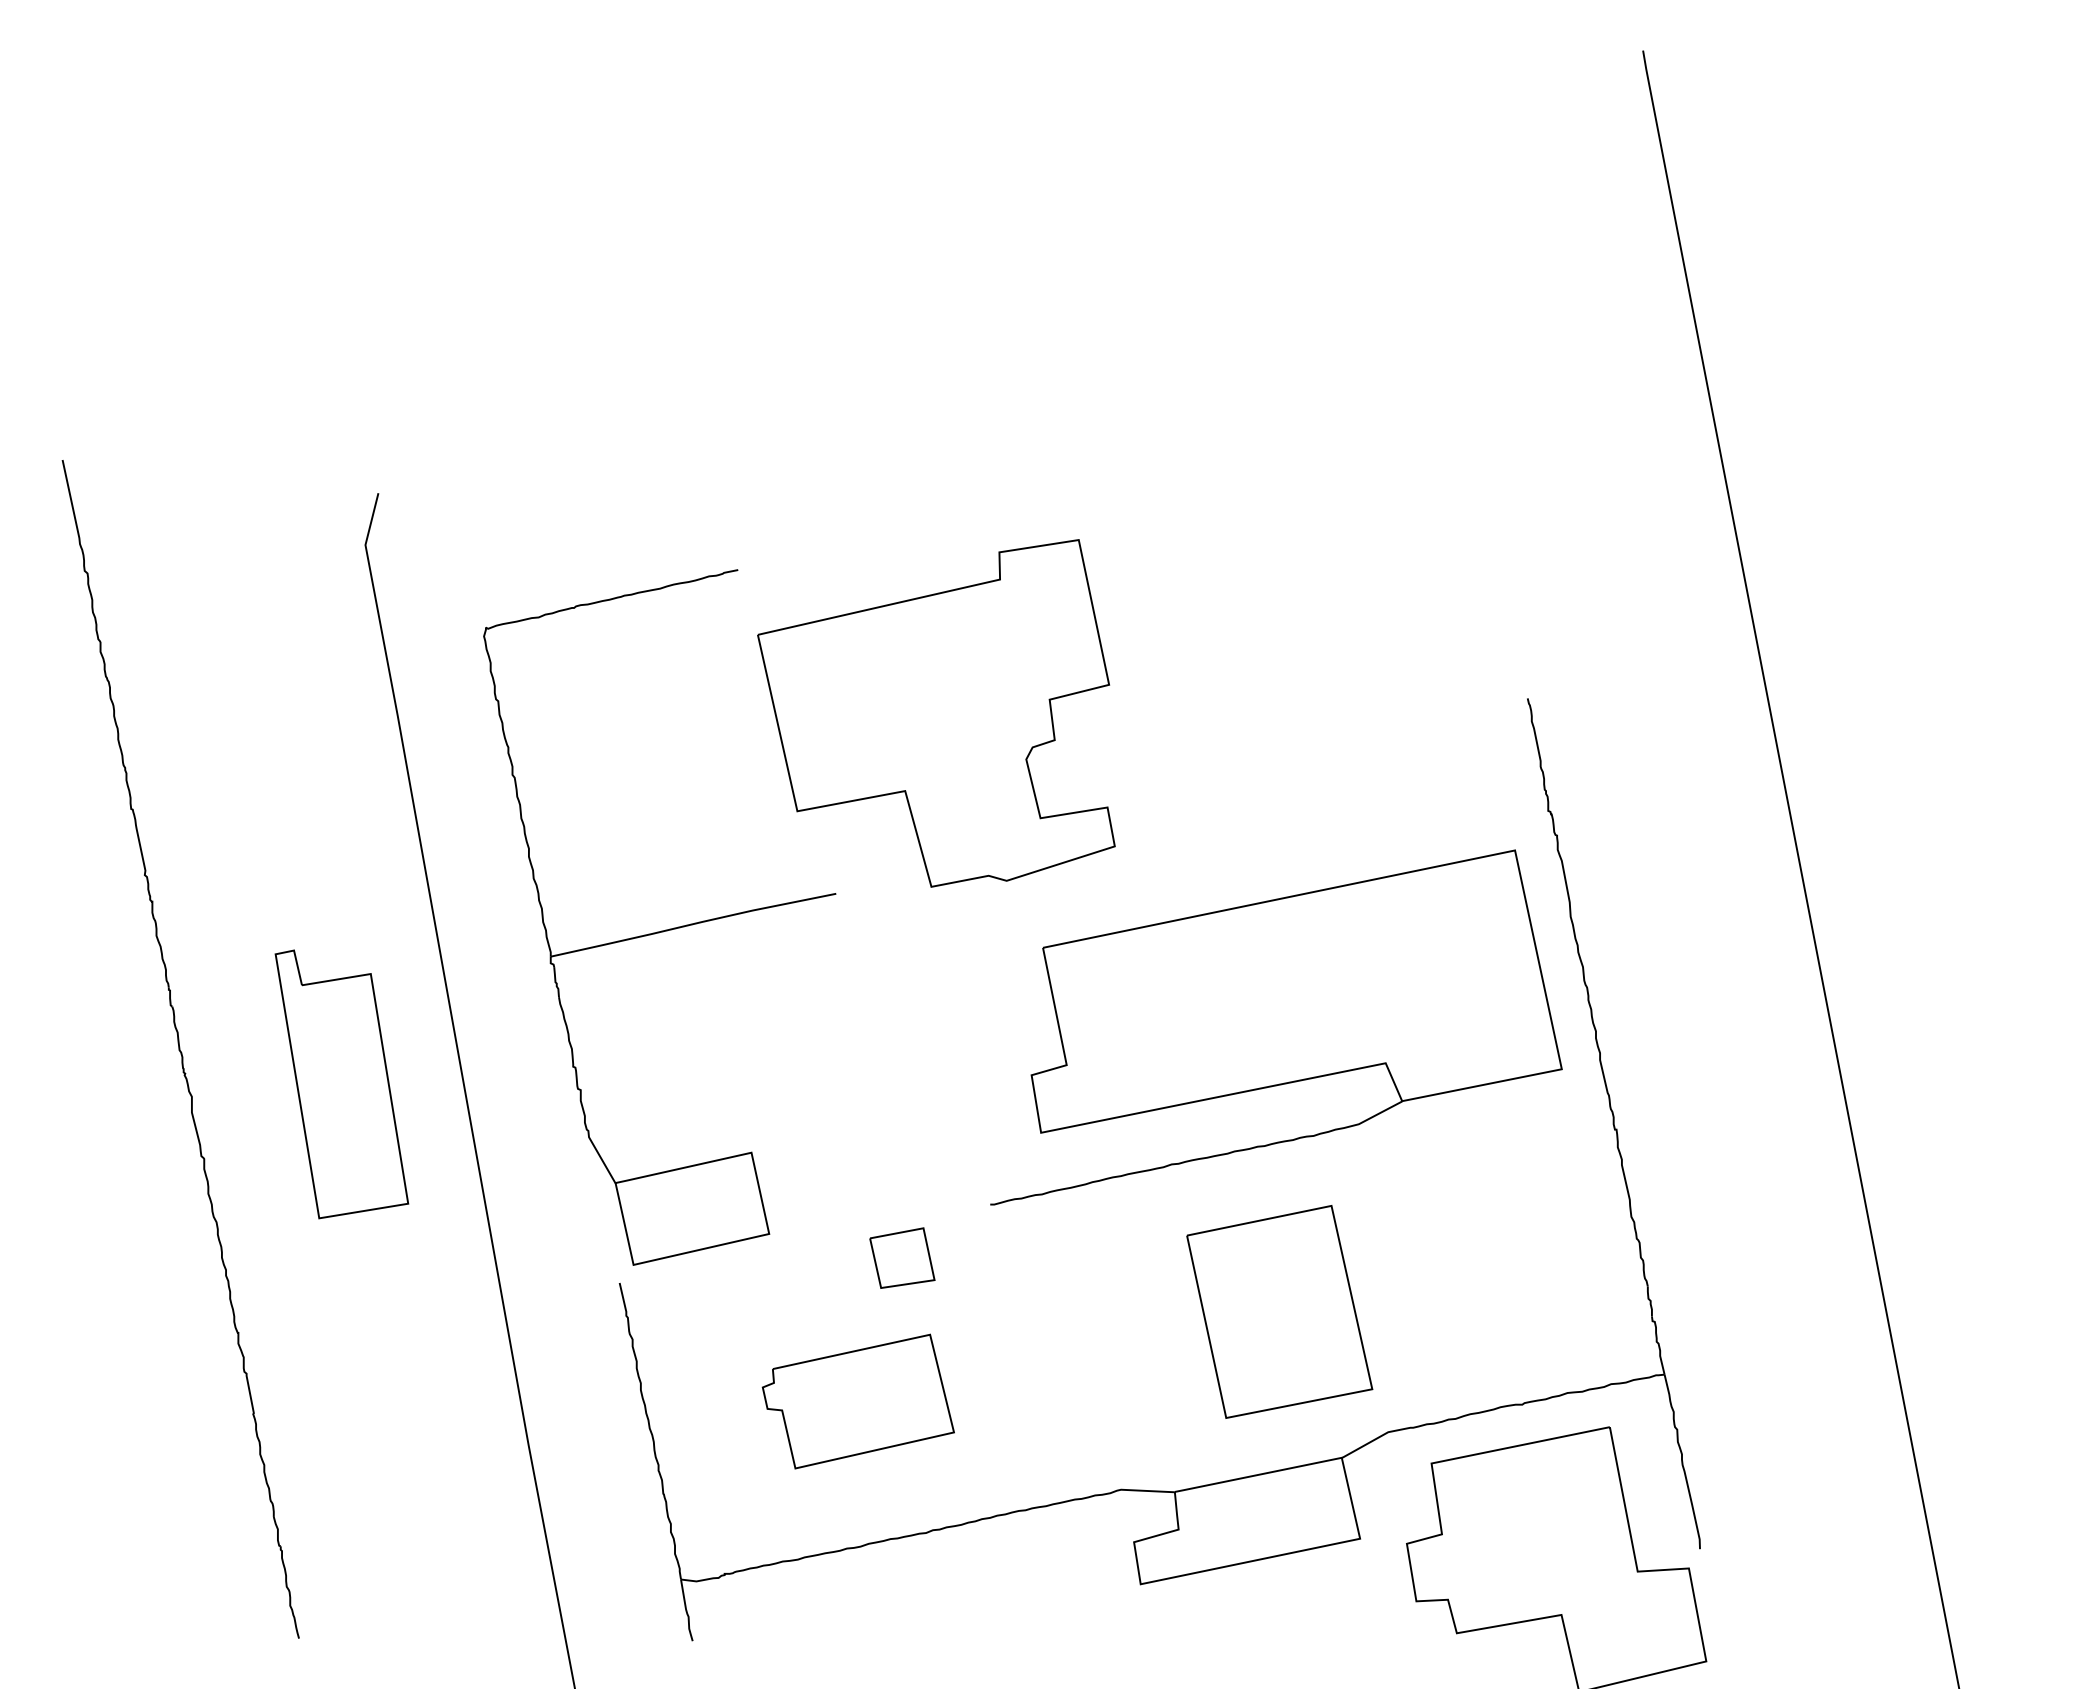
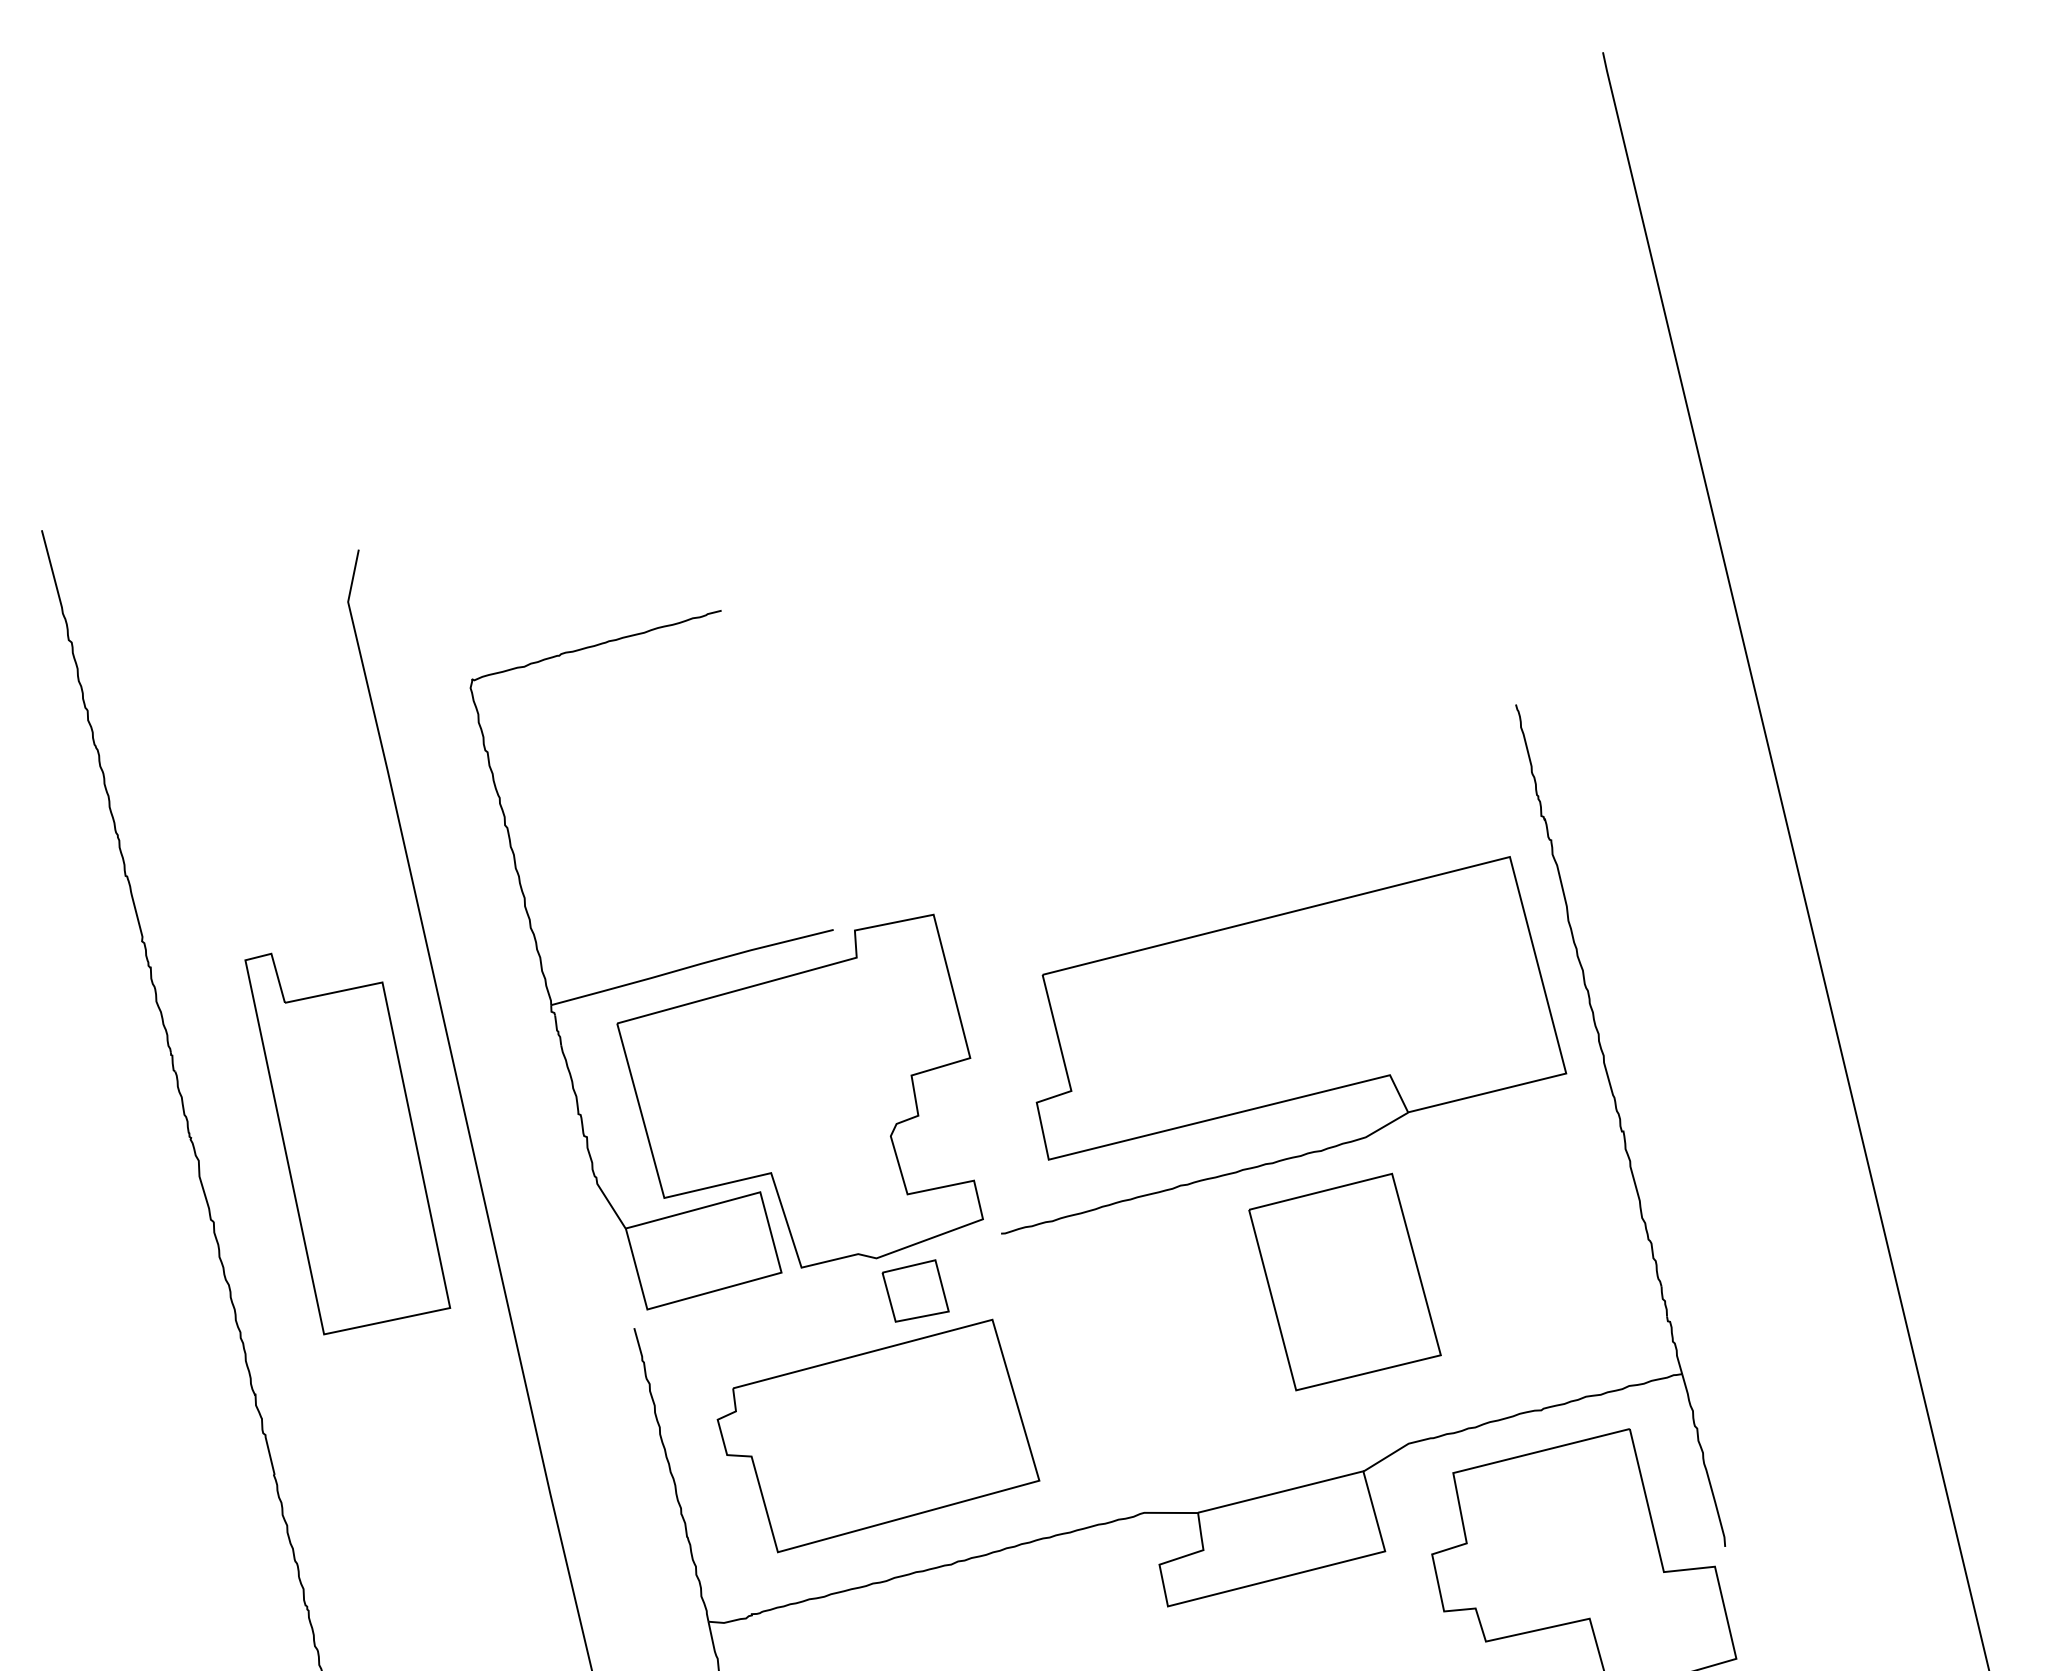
part: (936, 713) -> (799, 1094), moved
part: (341, 1084) -> (347, 1141), size x1.43
part: (1279, 1311) -> (1344, 1281), moved
part: (858, 1401) -> (878, 1436), size x1.67

